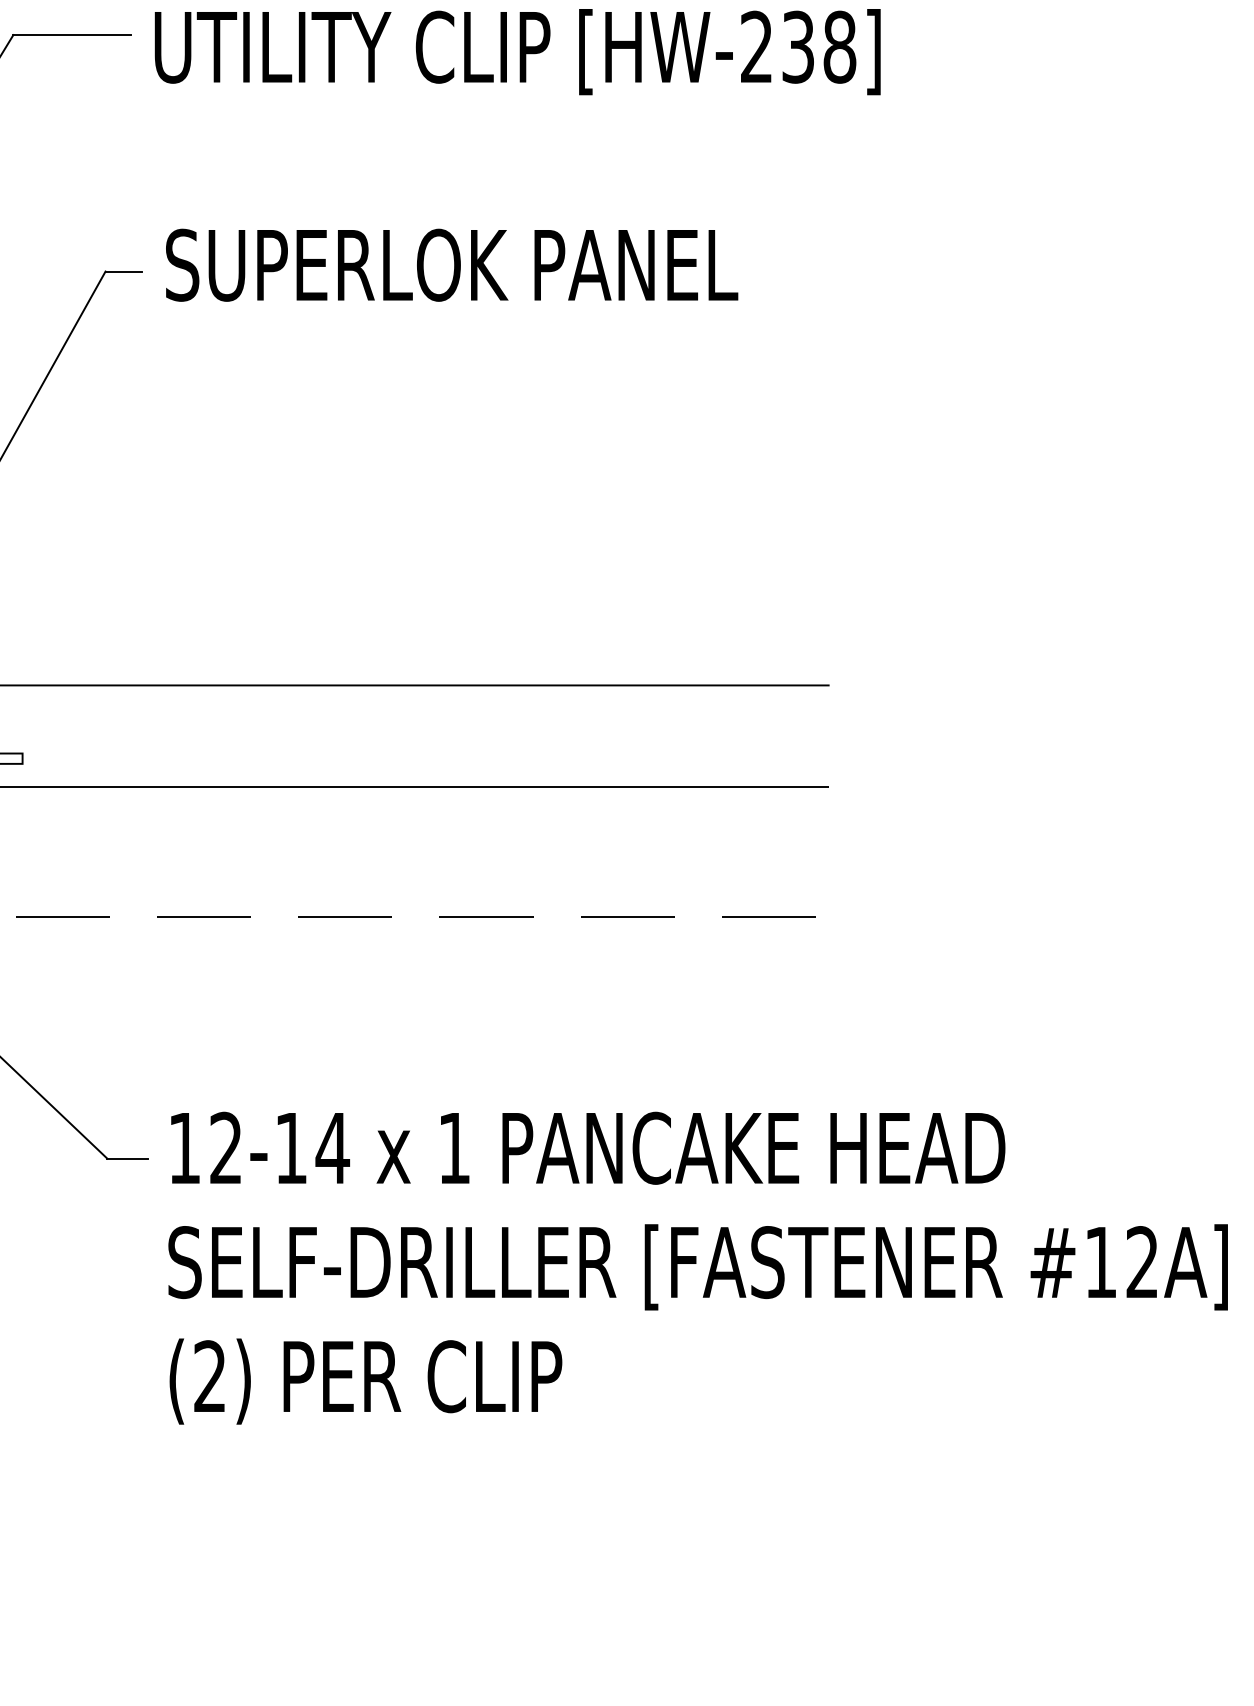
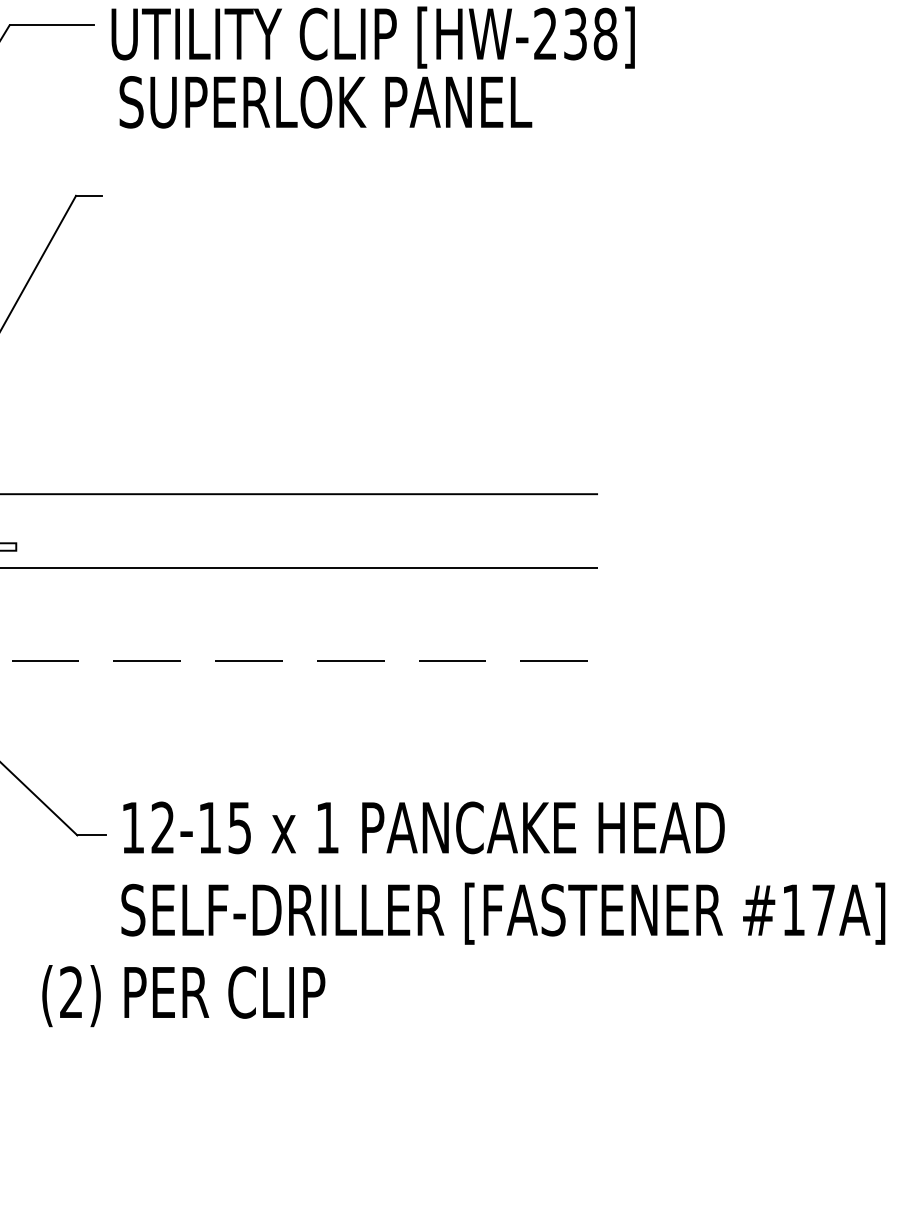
text: (451, 265) -> (325, 102), moved
text: (332, 1149) -> (239, 828), 12-14 -> 12-15
text: (1142, 1261) -> (823, 909), #12A] -> #17A]
text: (365, 1382) -> (183, 996), moved

